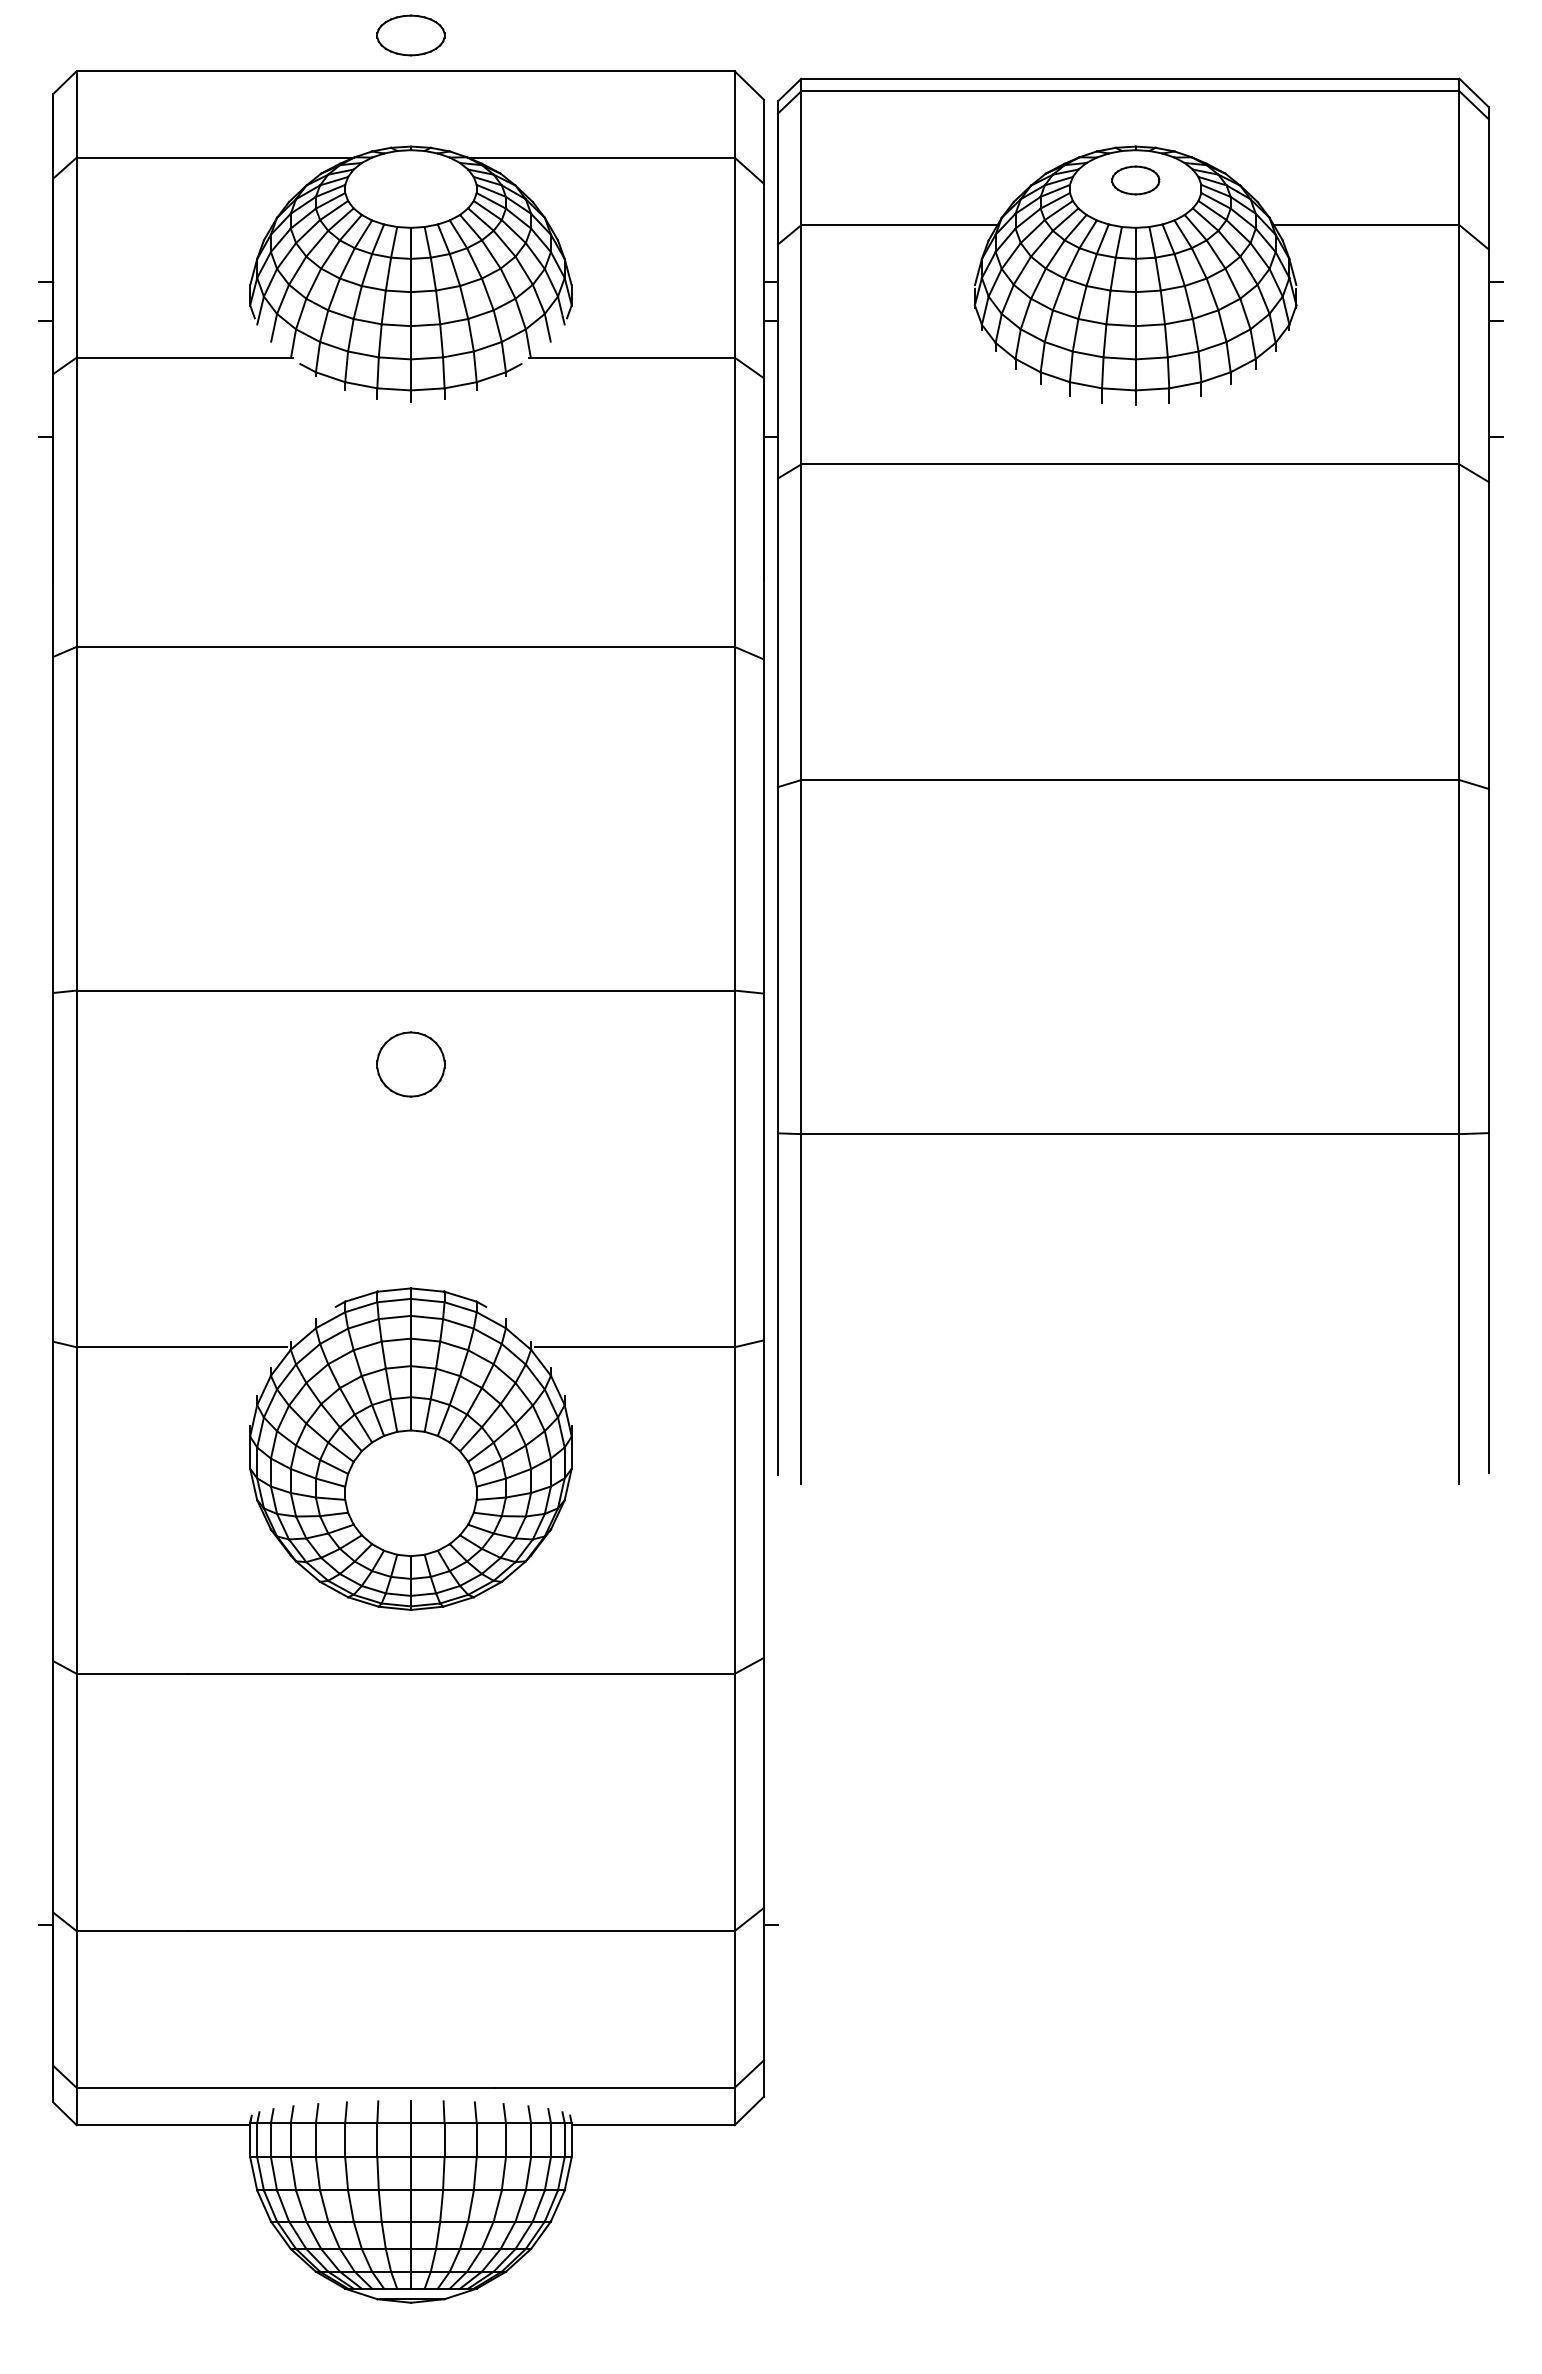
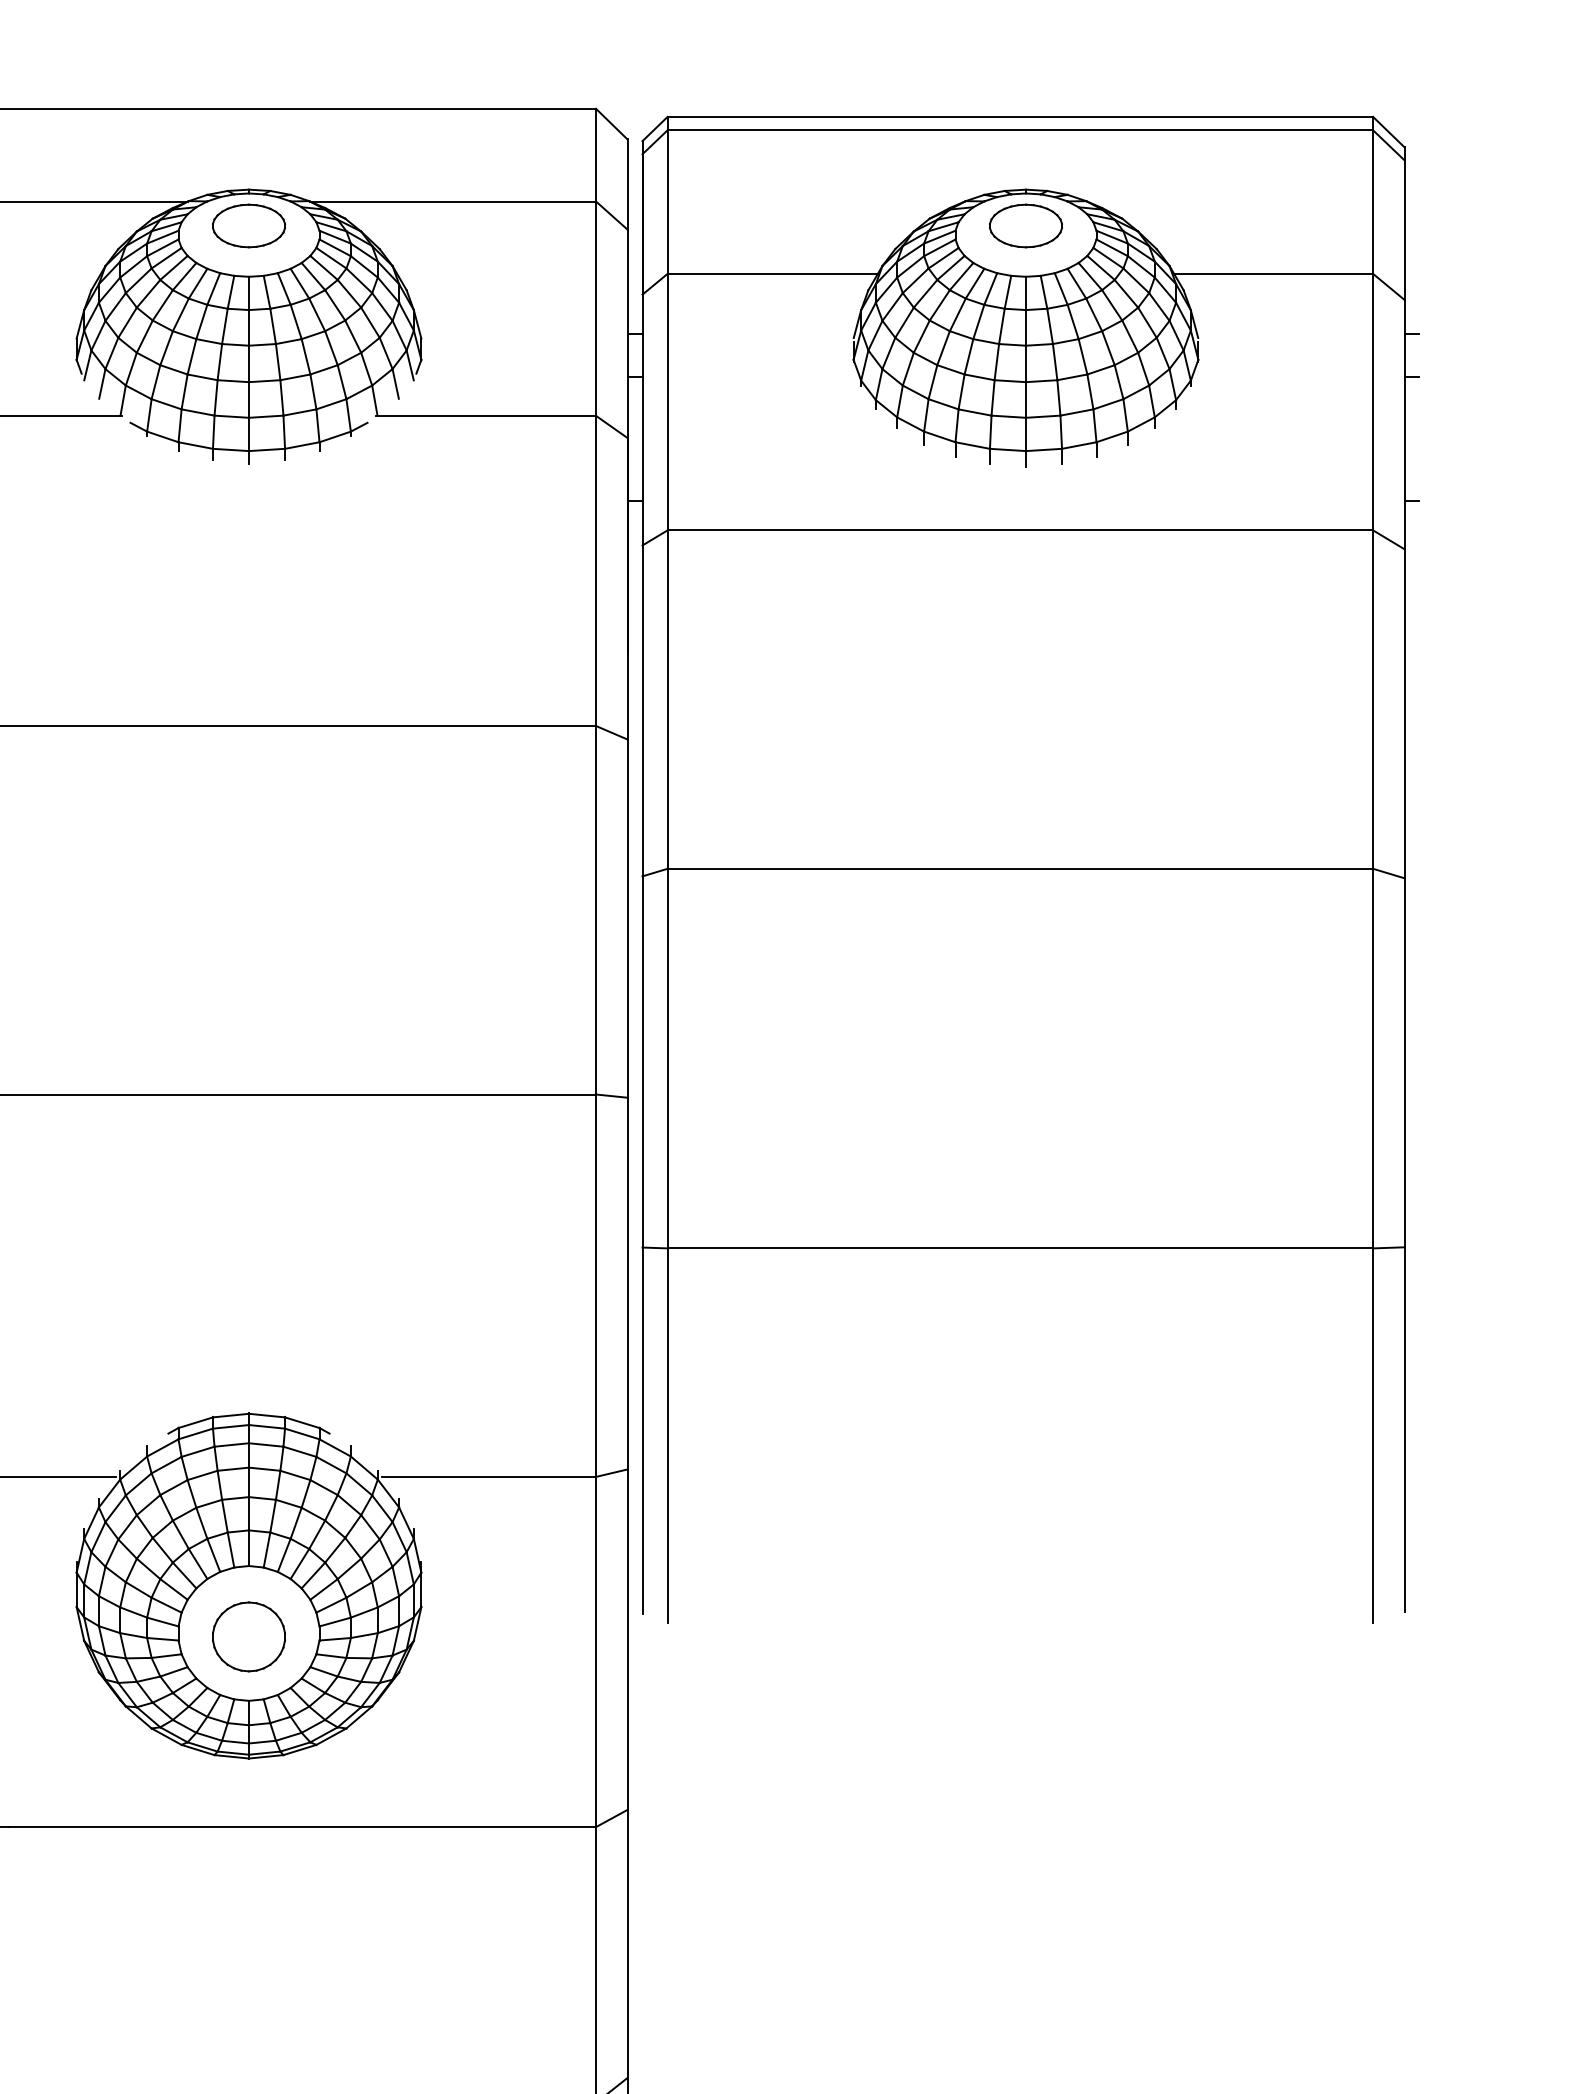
part: (410, 35) -> (248, 226), moved
part: (1135, 180) -> (1025, 226), size x1.43
part: (410, 1064) -> (248, 1636), moved

